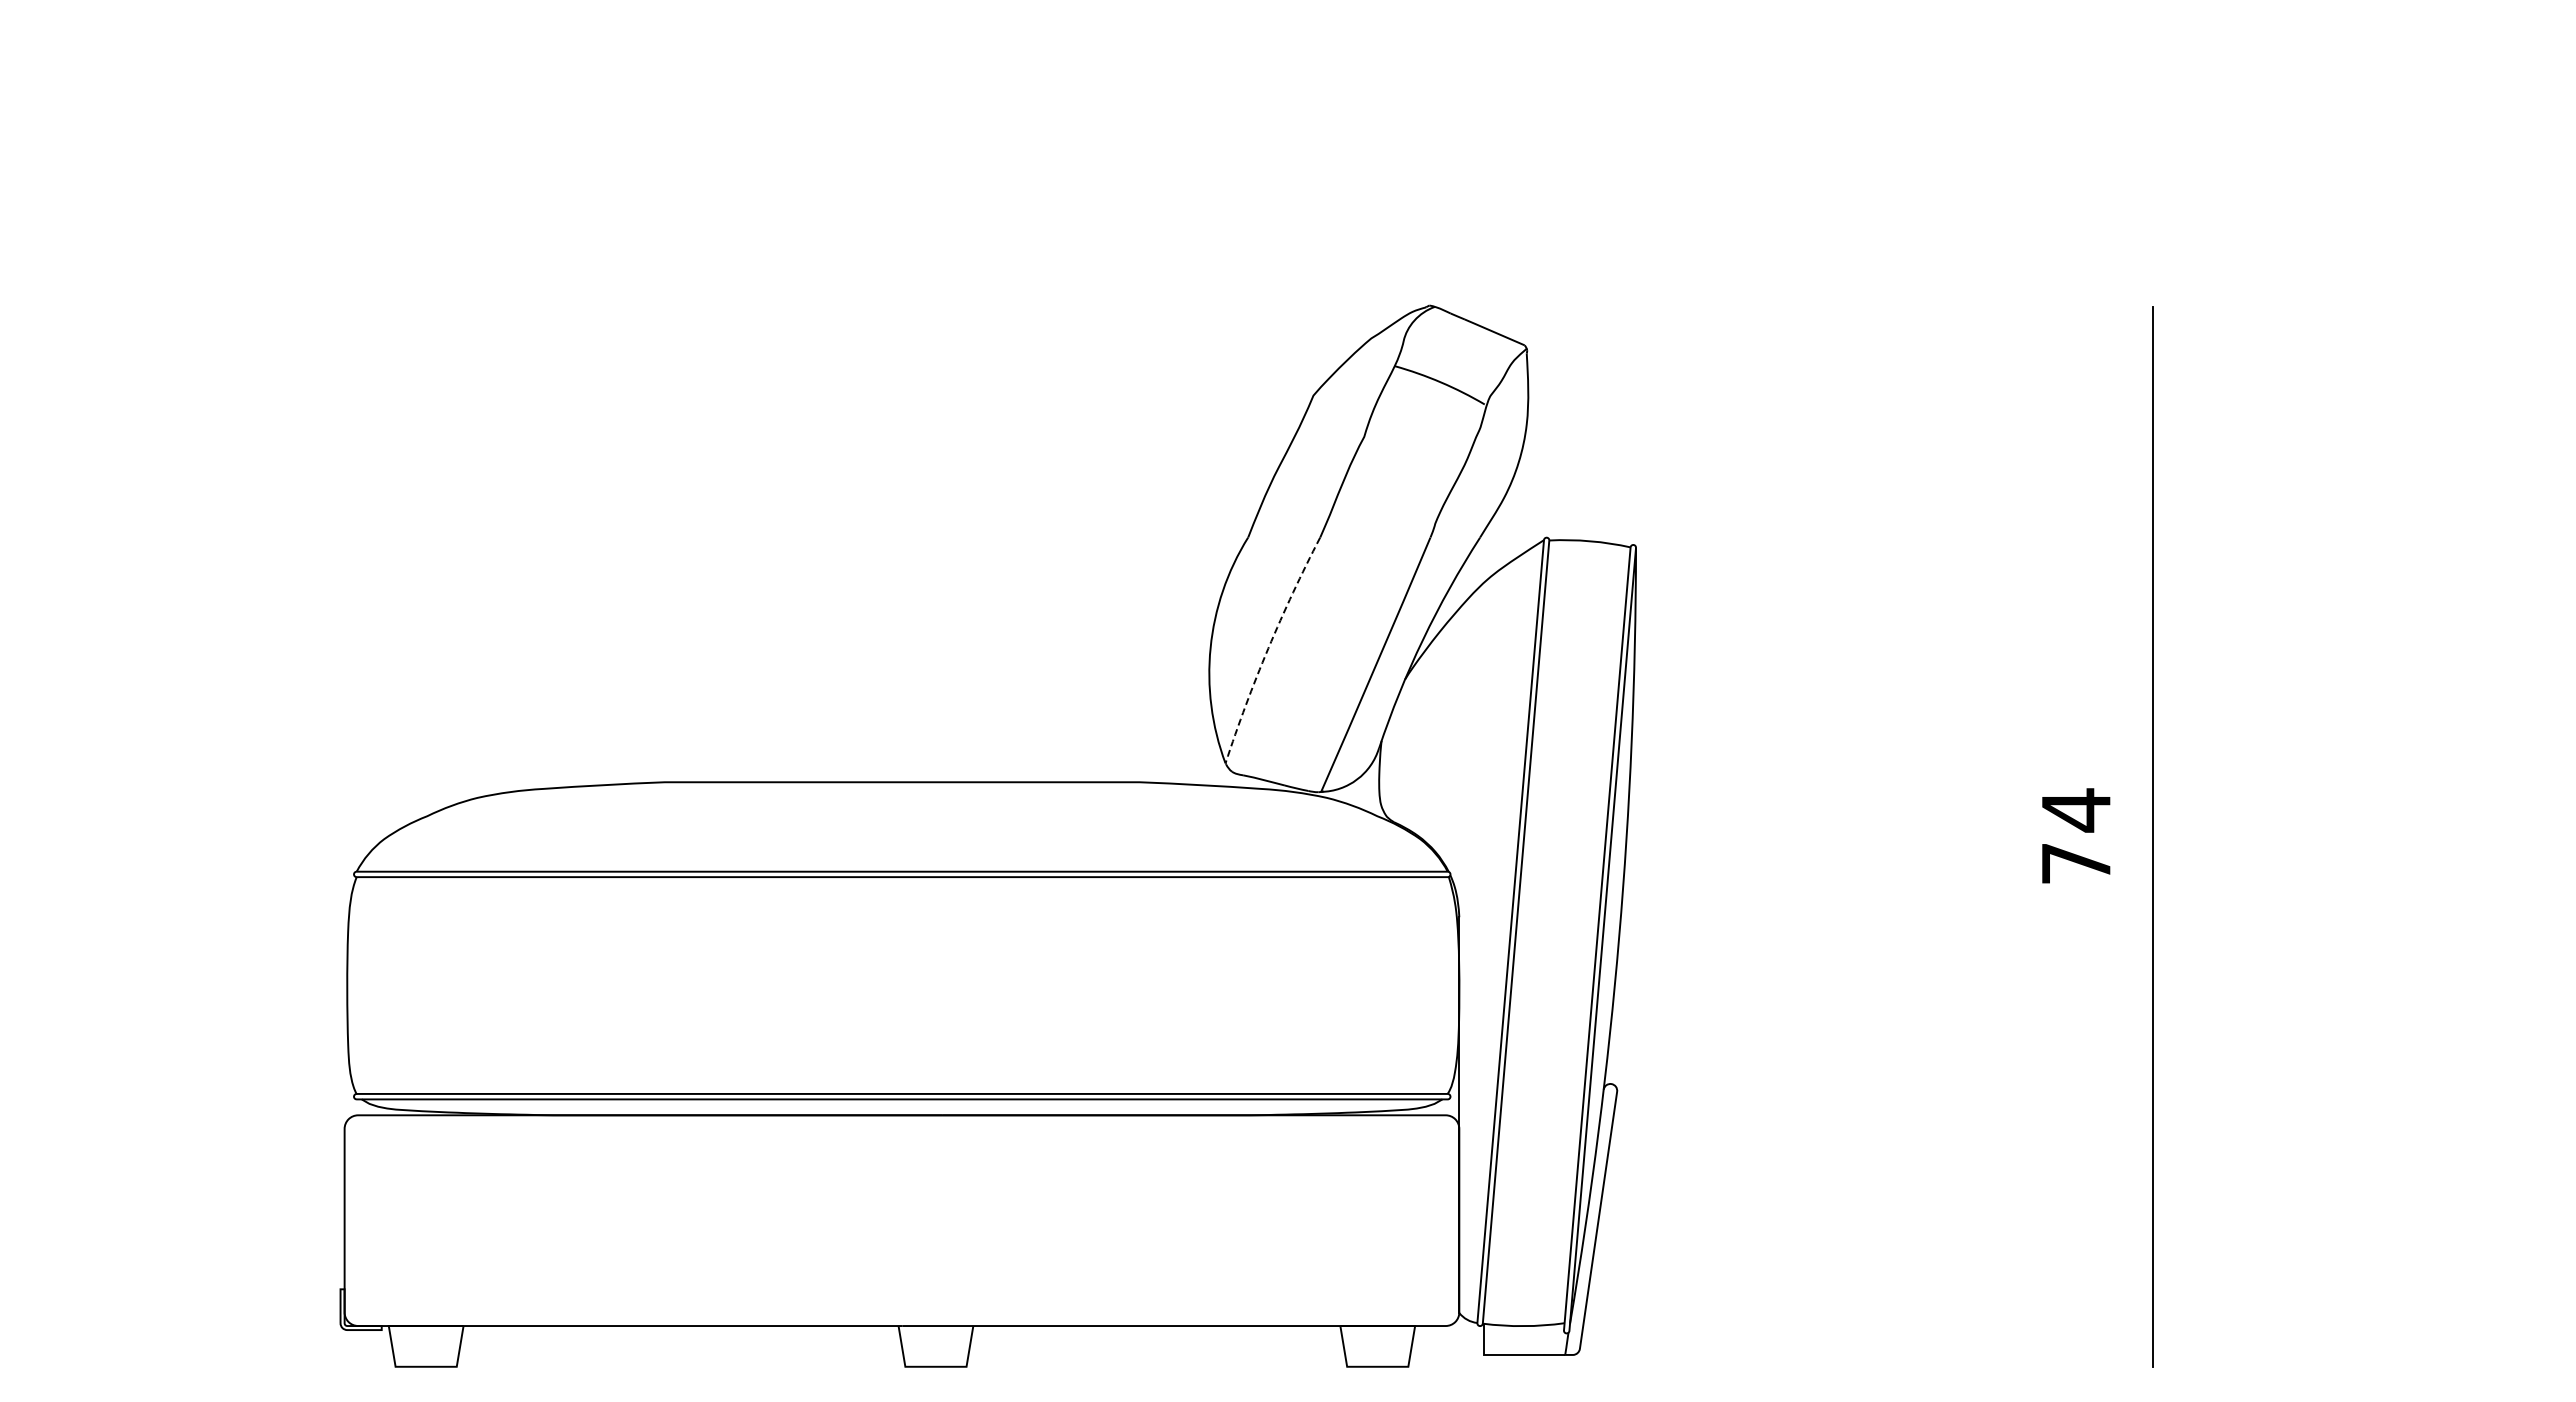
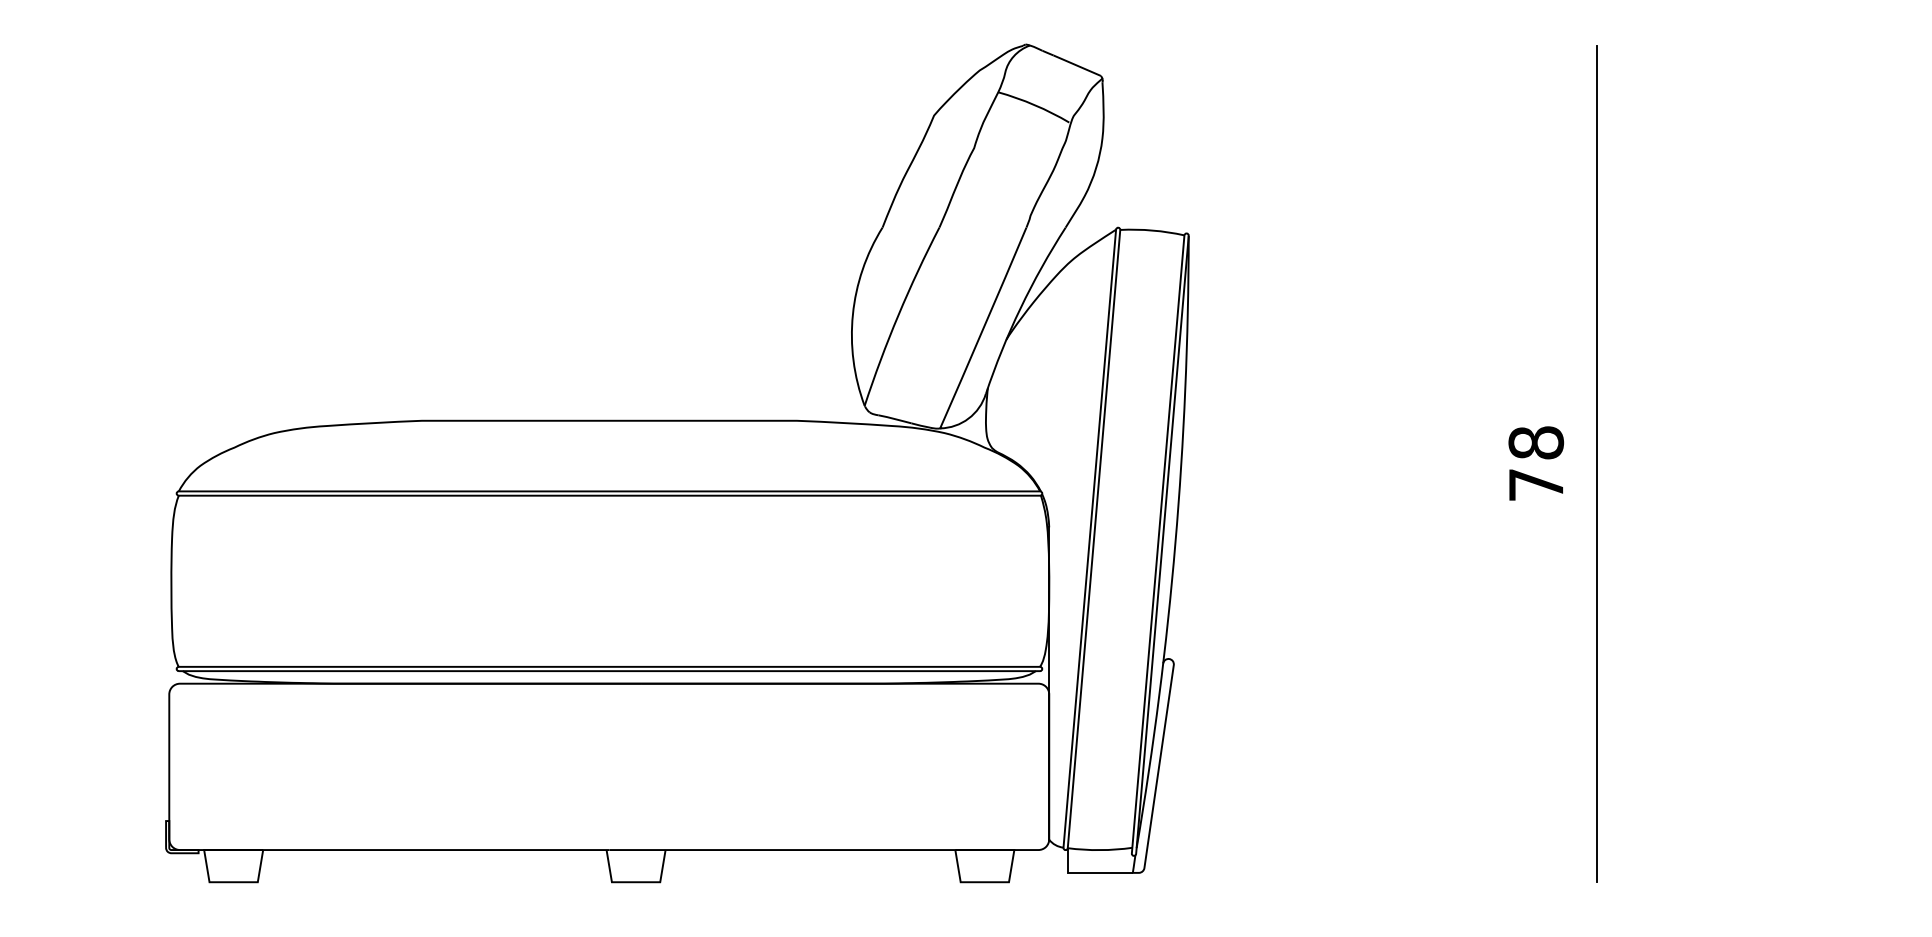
arc: (1268, 648) -> (898, 315), dashed -> solid
text: (2076, 810) -> (1536, 443), 74 -> 78

